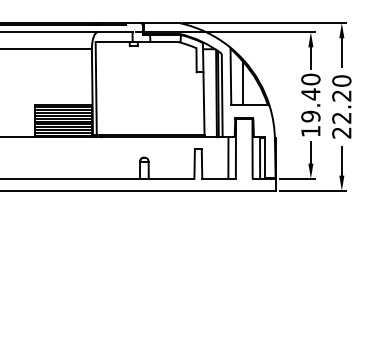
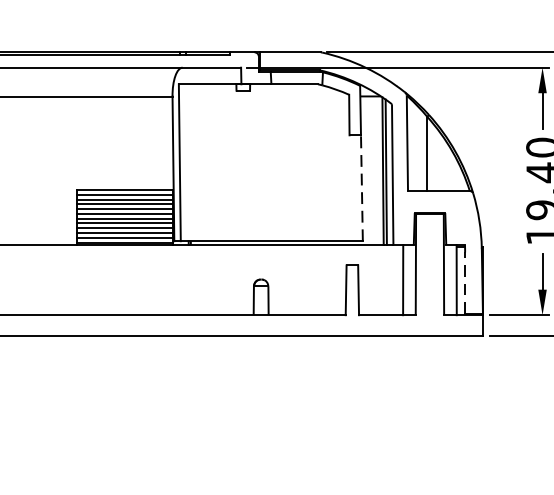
line: (203, 103) -> (361, 188), solid -> dashed
line: (265, 159) -> (465, 282), solid -> dashed

